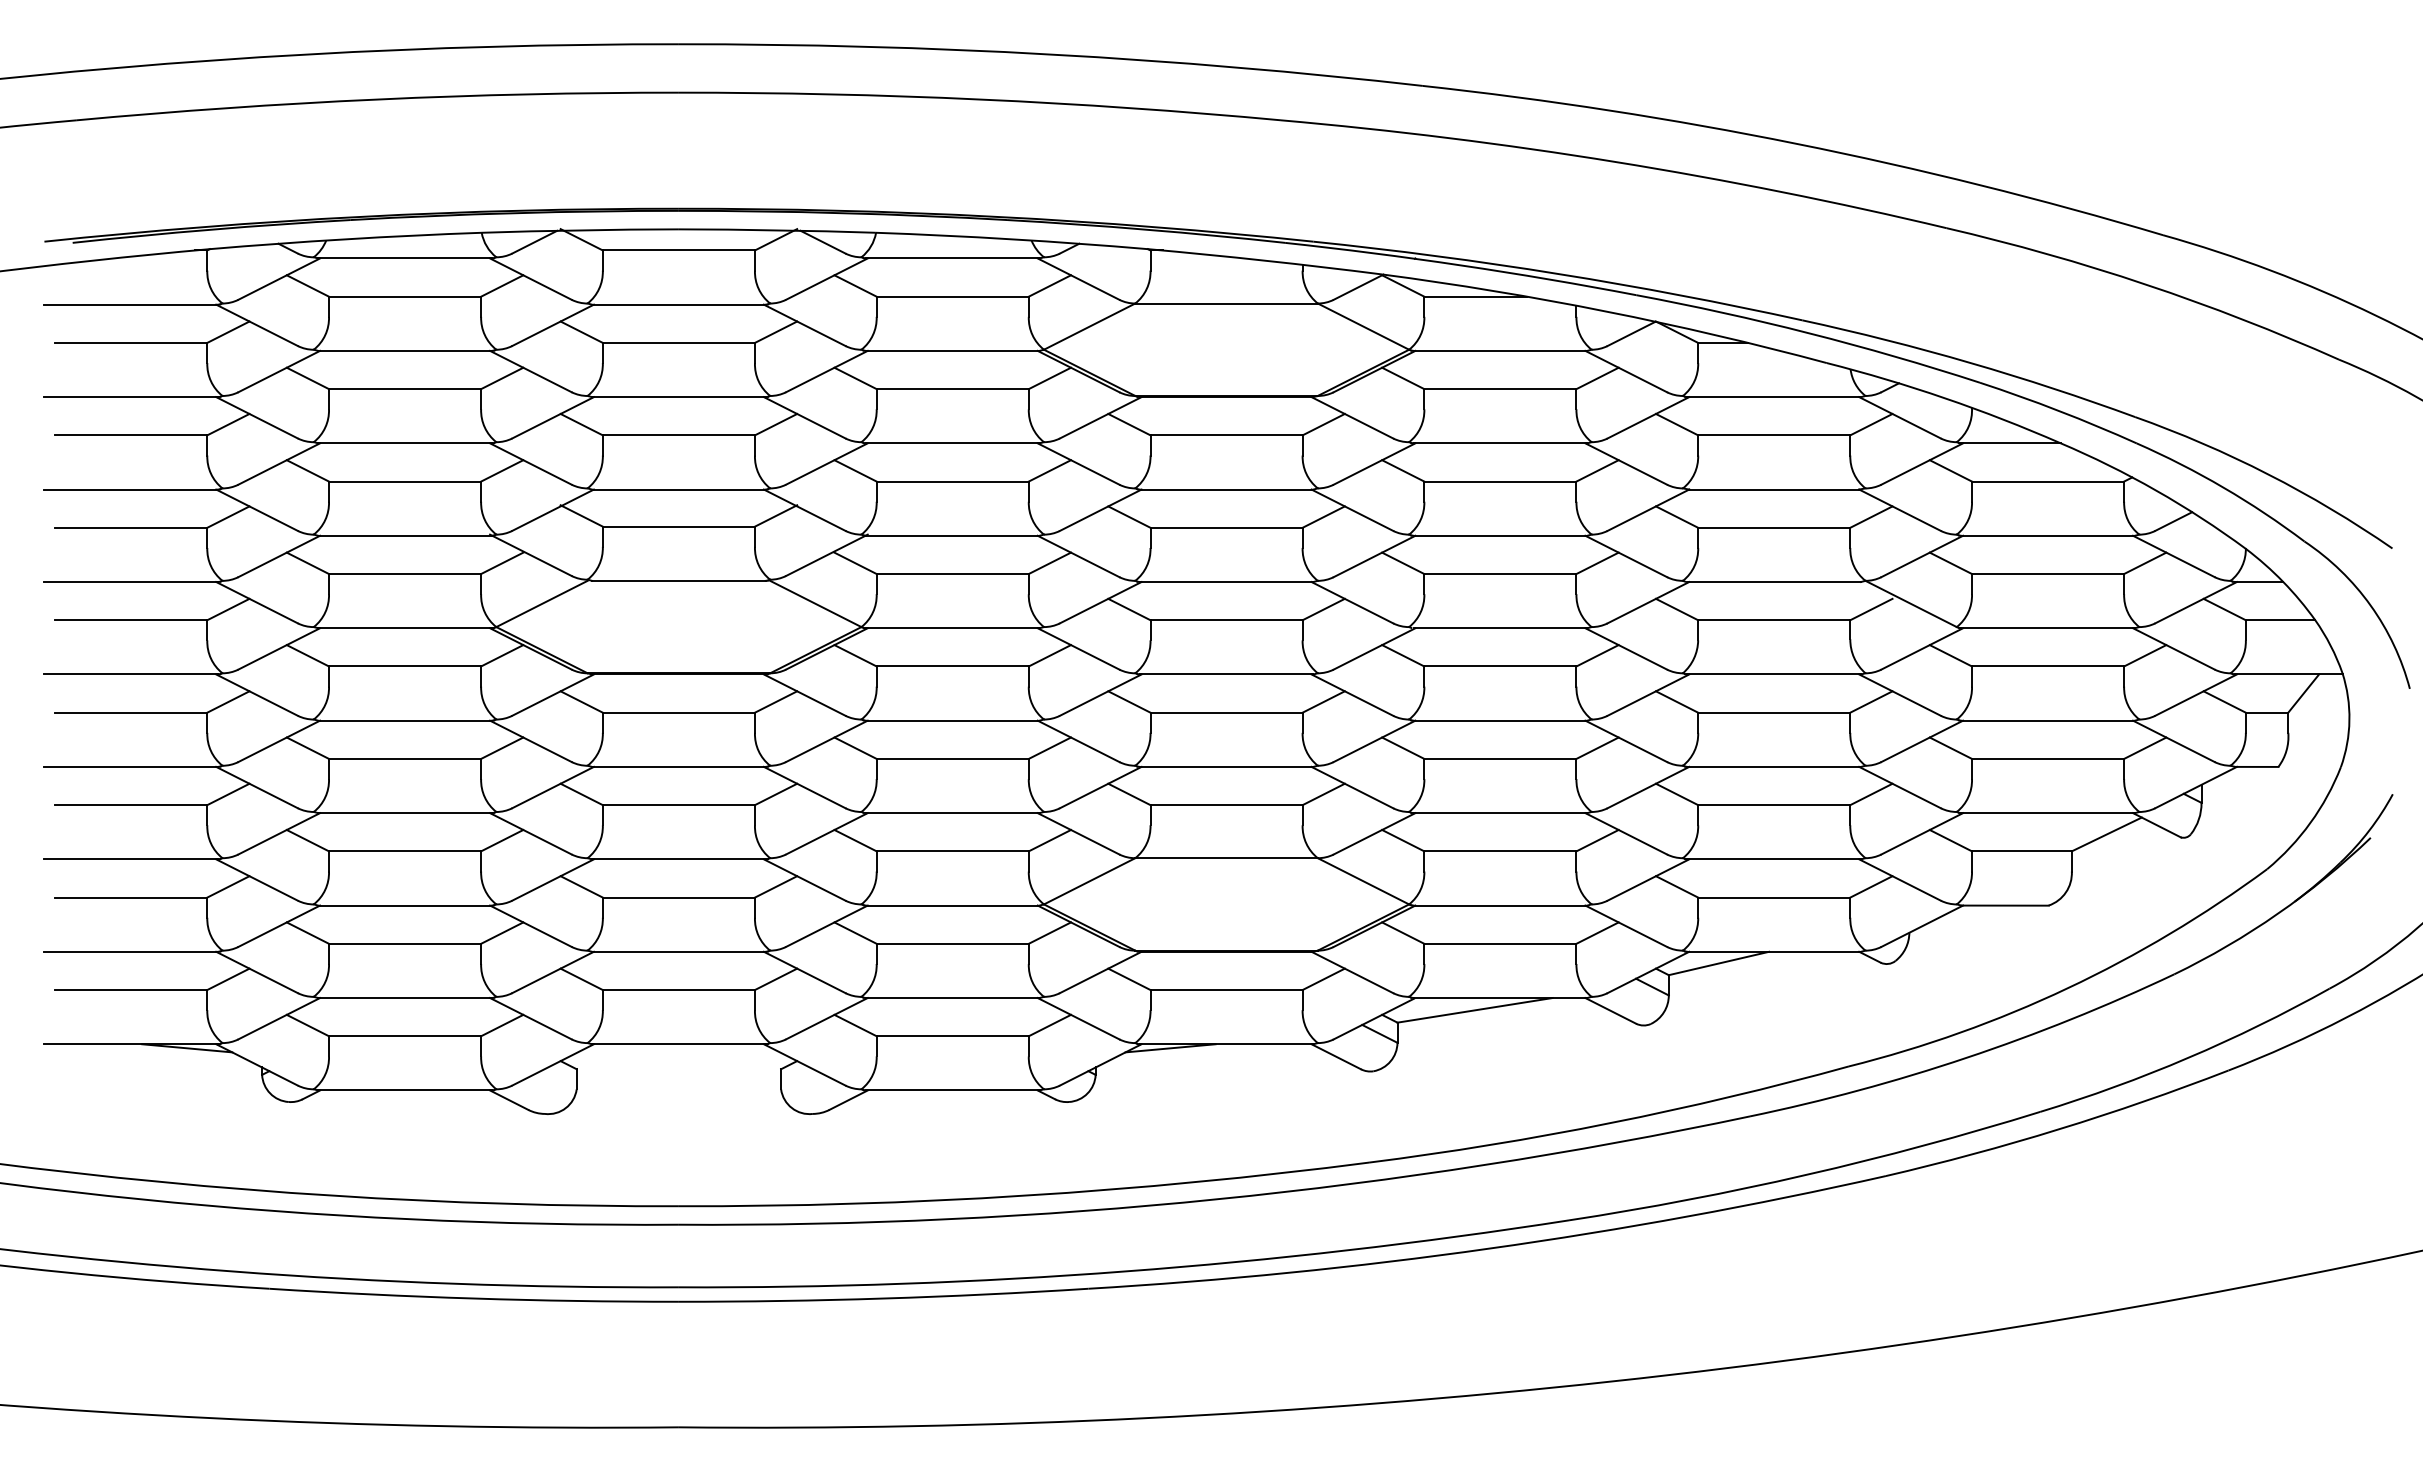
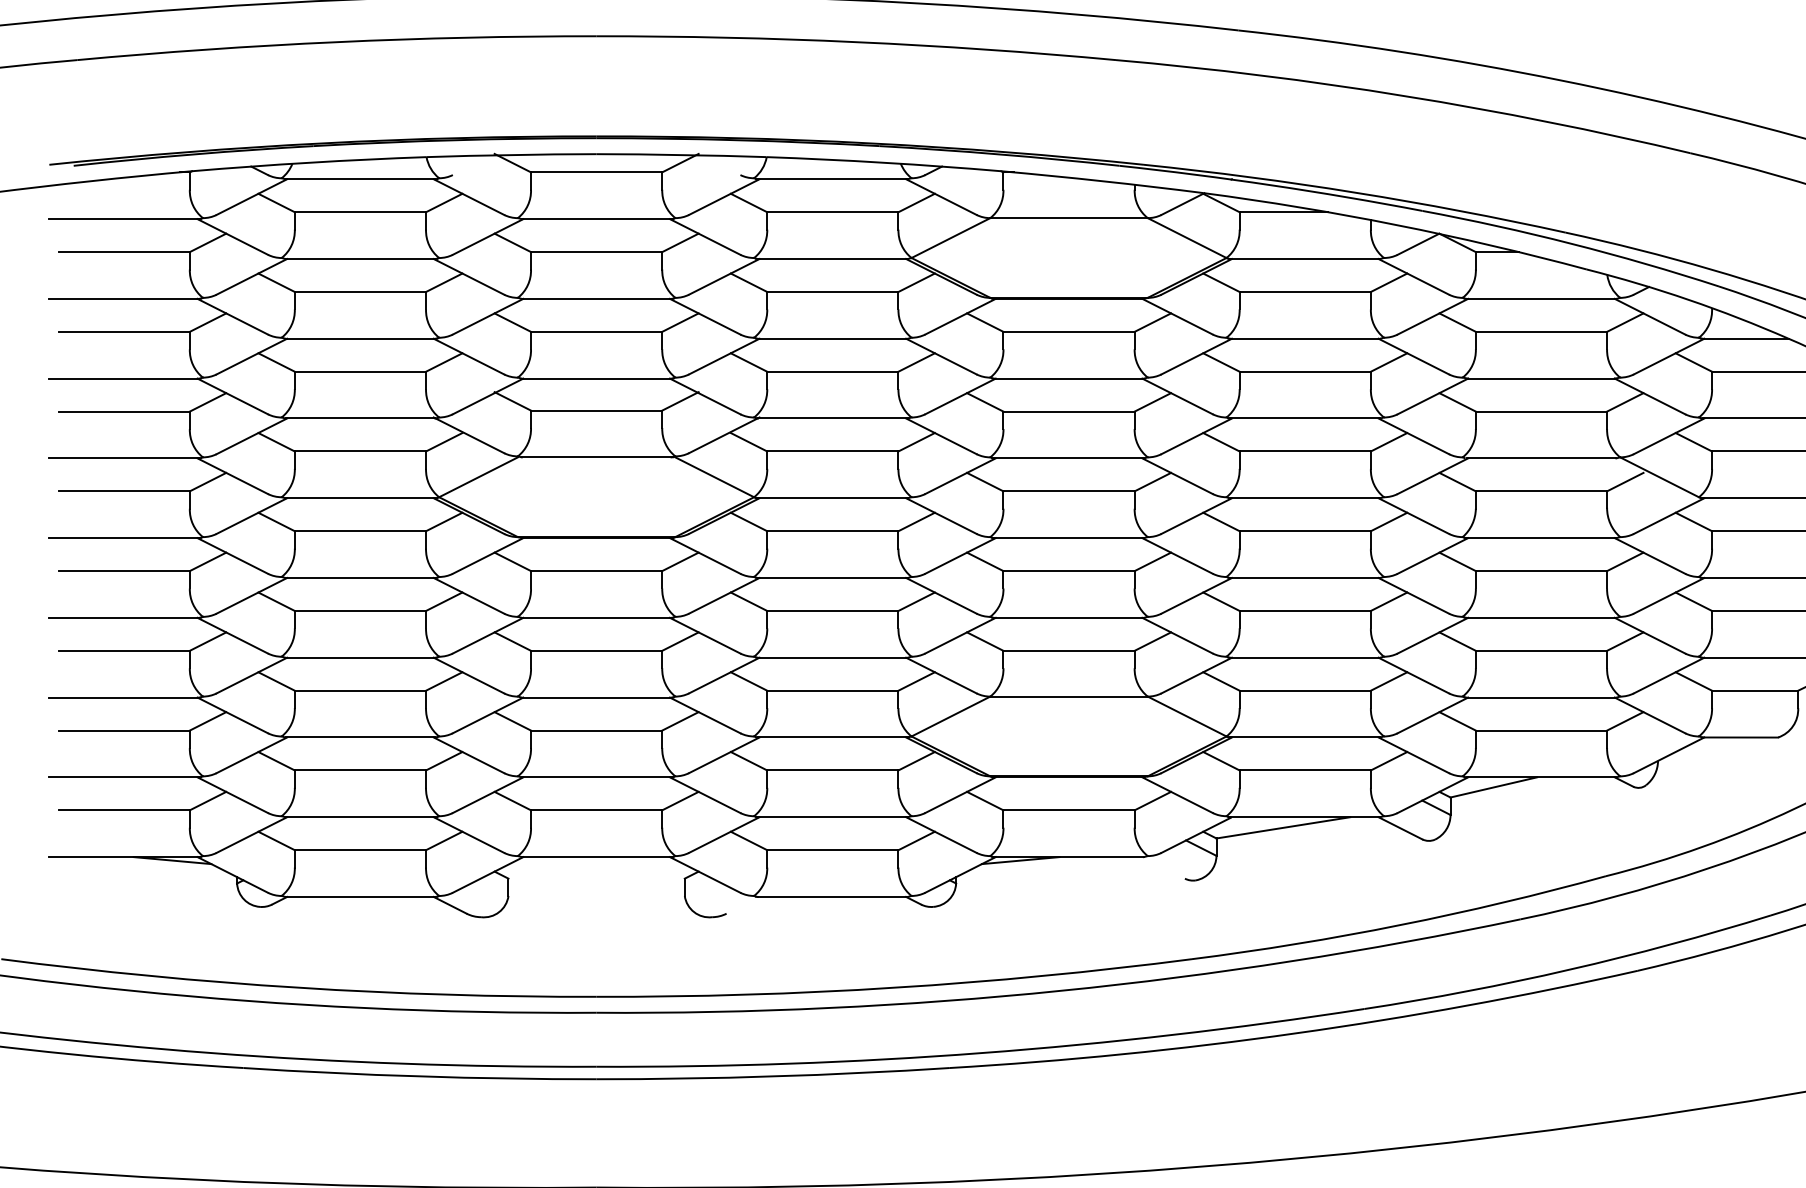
line: (534, 241) -> (472, 164), removed
line: (822, 241) -> (720, 164), removed
line: (1335, 1056) -> (1163, 867), removed
line: (848, 1099) -> (742, 904), removed

